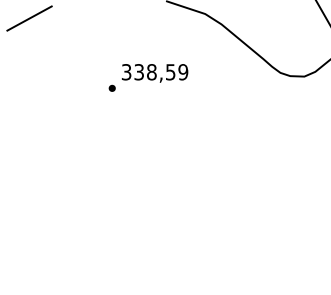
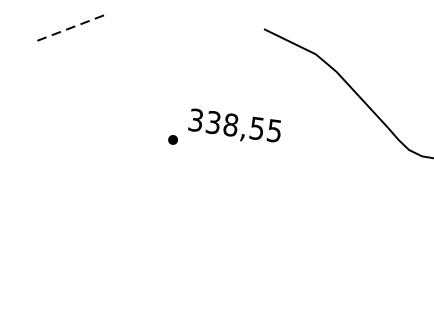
line: (30, 18) -> (72, 27), solid -> dashed
text: (183, 72) -> (274, 131), 338,59 -> 338,55

